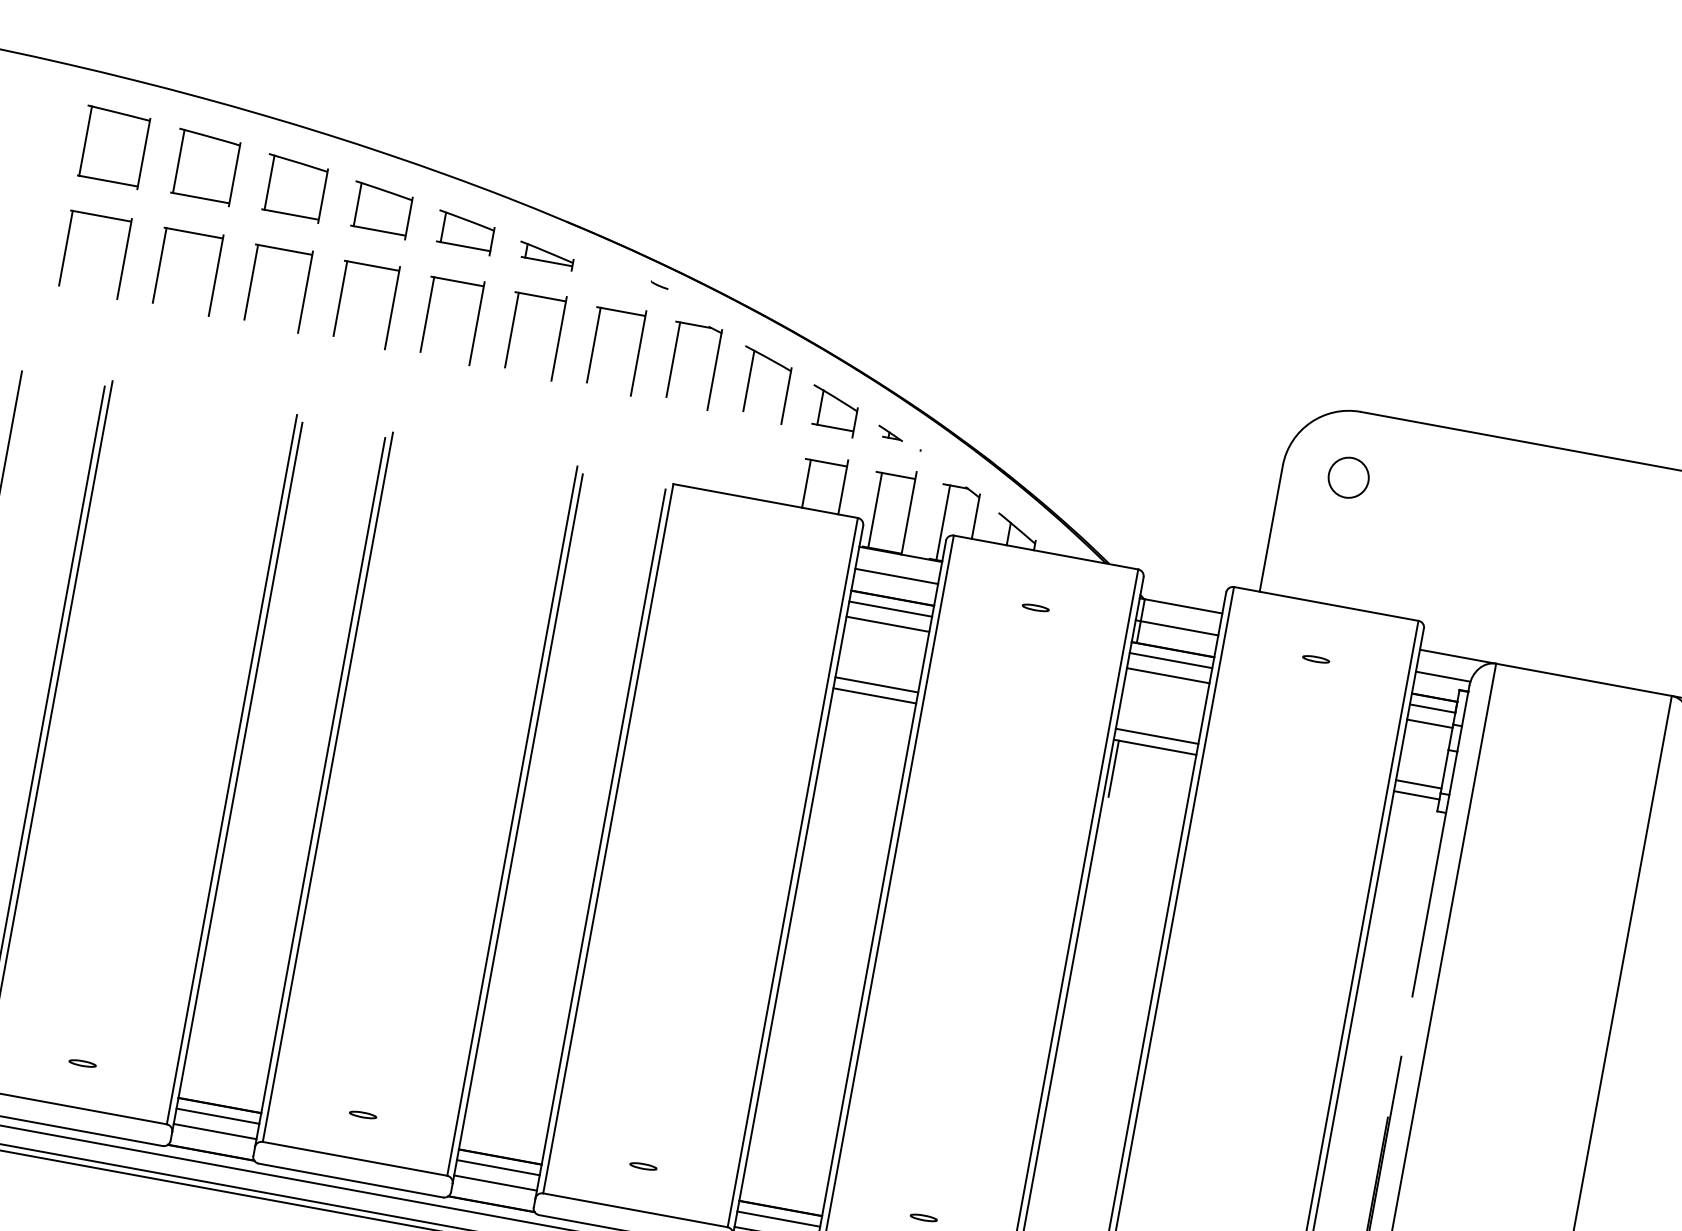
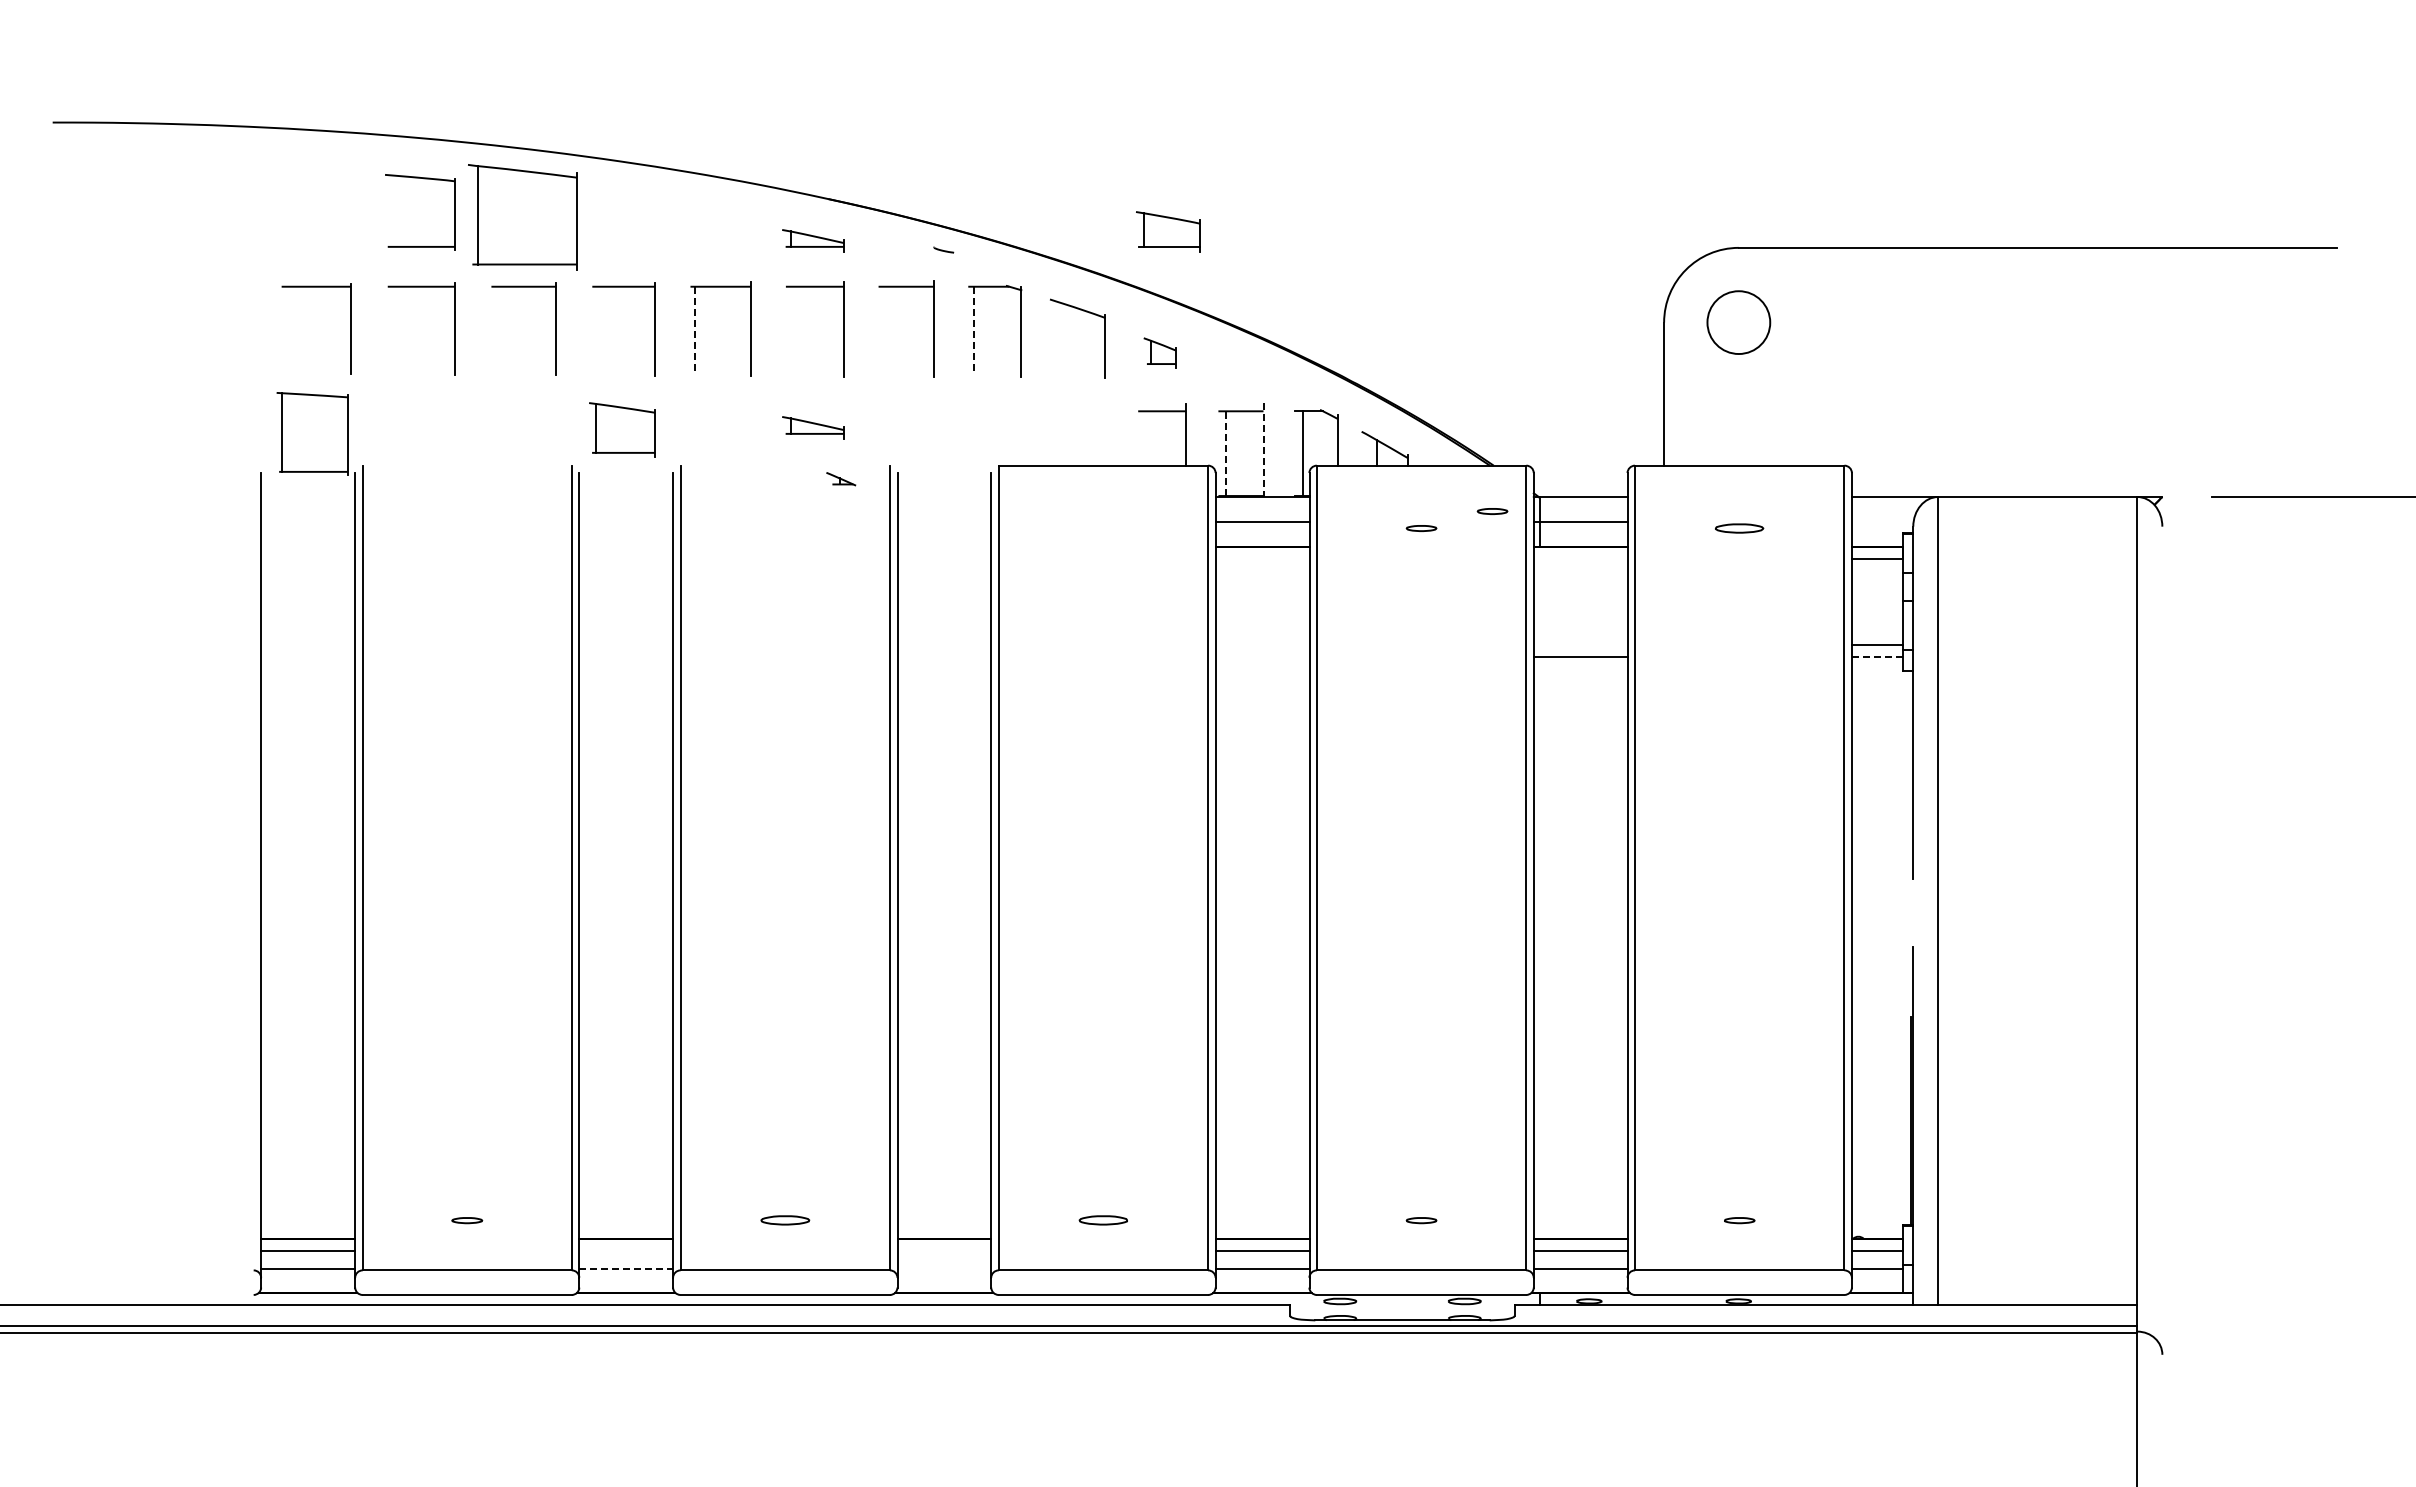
part: (112, 146) -> (312, 433), moved
line: (179, 161) -> (391, 210), removed
part: (293, 188) -> (522, 217), size x1.6
part: (380, 209) -> (622, 429), moved
part: (465, 232) -> (1168, 231), moved
line: (65, 247) -> (284, 328), removed
line: (160, 265) -> (391, 328), removed
line: (251, 281) -> (494, 328), removed
line: (340, 298) -> (596, 328), removed
line: (427, 314) -> (694, 328), solid -> dashed
line: (511, 329) -> (790, 328), removed
line: (593, 344) -> (883, 328), removed
line: (673, 359) -> (973, 328), solid -> dashed
line: (748, 380) -> (1060, 336), removed
part: (833, 410) -> (1159, 352), size x0.6
part: (516, 420) -> (813, 427), added
part: (890, 433) -> (841, 479), moved
circle: (1348, 477) -> (1738, 322), size x1.4
line: (806, 483) -> (1144, 438), removed
line: (875, 510) -> (1225, 453), solid -> dashed
line: (909, 513) -> (1263, 450), solid -> dashed
part: (1101, 604) -> (1492, 511), added
line: (890, 609) -> (1262, 559), removed
line: (887, 624) -> (1262, 576), removed
part: (1315, 659) -> (1739, 528), size x1.6
line: (1170, 660) -> (1580, 559), removed
line: (1168, 675) -> (1580, 576), removed
line: (1443, 676) -> (1882, 521), removed
line: (876, 685) -> (1262, 645), removed
line: (874, 695) -> (1262, 657), removed
line: (1429, 723) -> (1877, 576), removed
line: (1156, 736) -> (1580, 645), removed
line: (1113, 768) -> (1539, 689), removed
line: (1416, 795) -> (1877, 657), solid -> dashed
part: (363, 1114) -> (785, 1220), size x1.6
line: (218, 1116) -> (626, 1251), removed
line: (215, 1131) -> (626, 1268), solid -> dashed
part: (643, 1166) -> (1103, 1220), size x1.6
line: (498, 1167) -> (944, 1251), removed
line: (495, 1182) -> (944, 1268), removed

